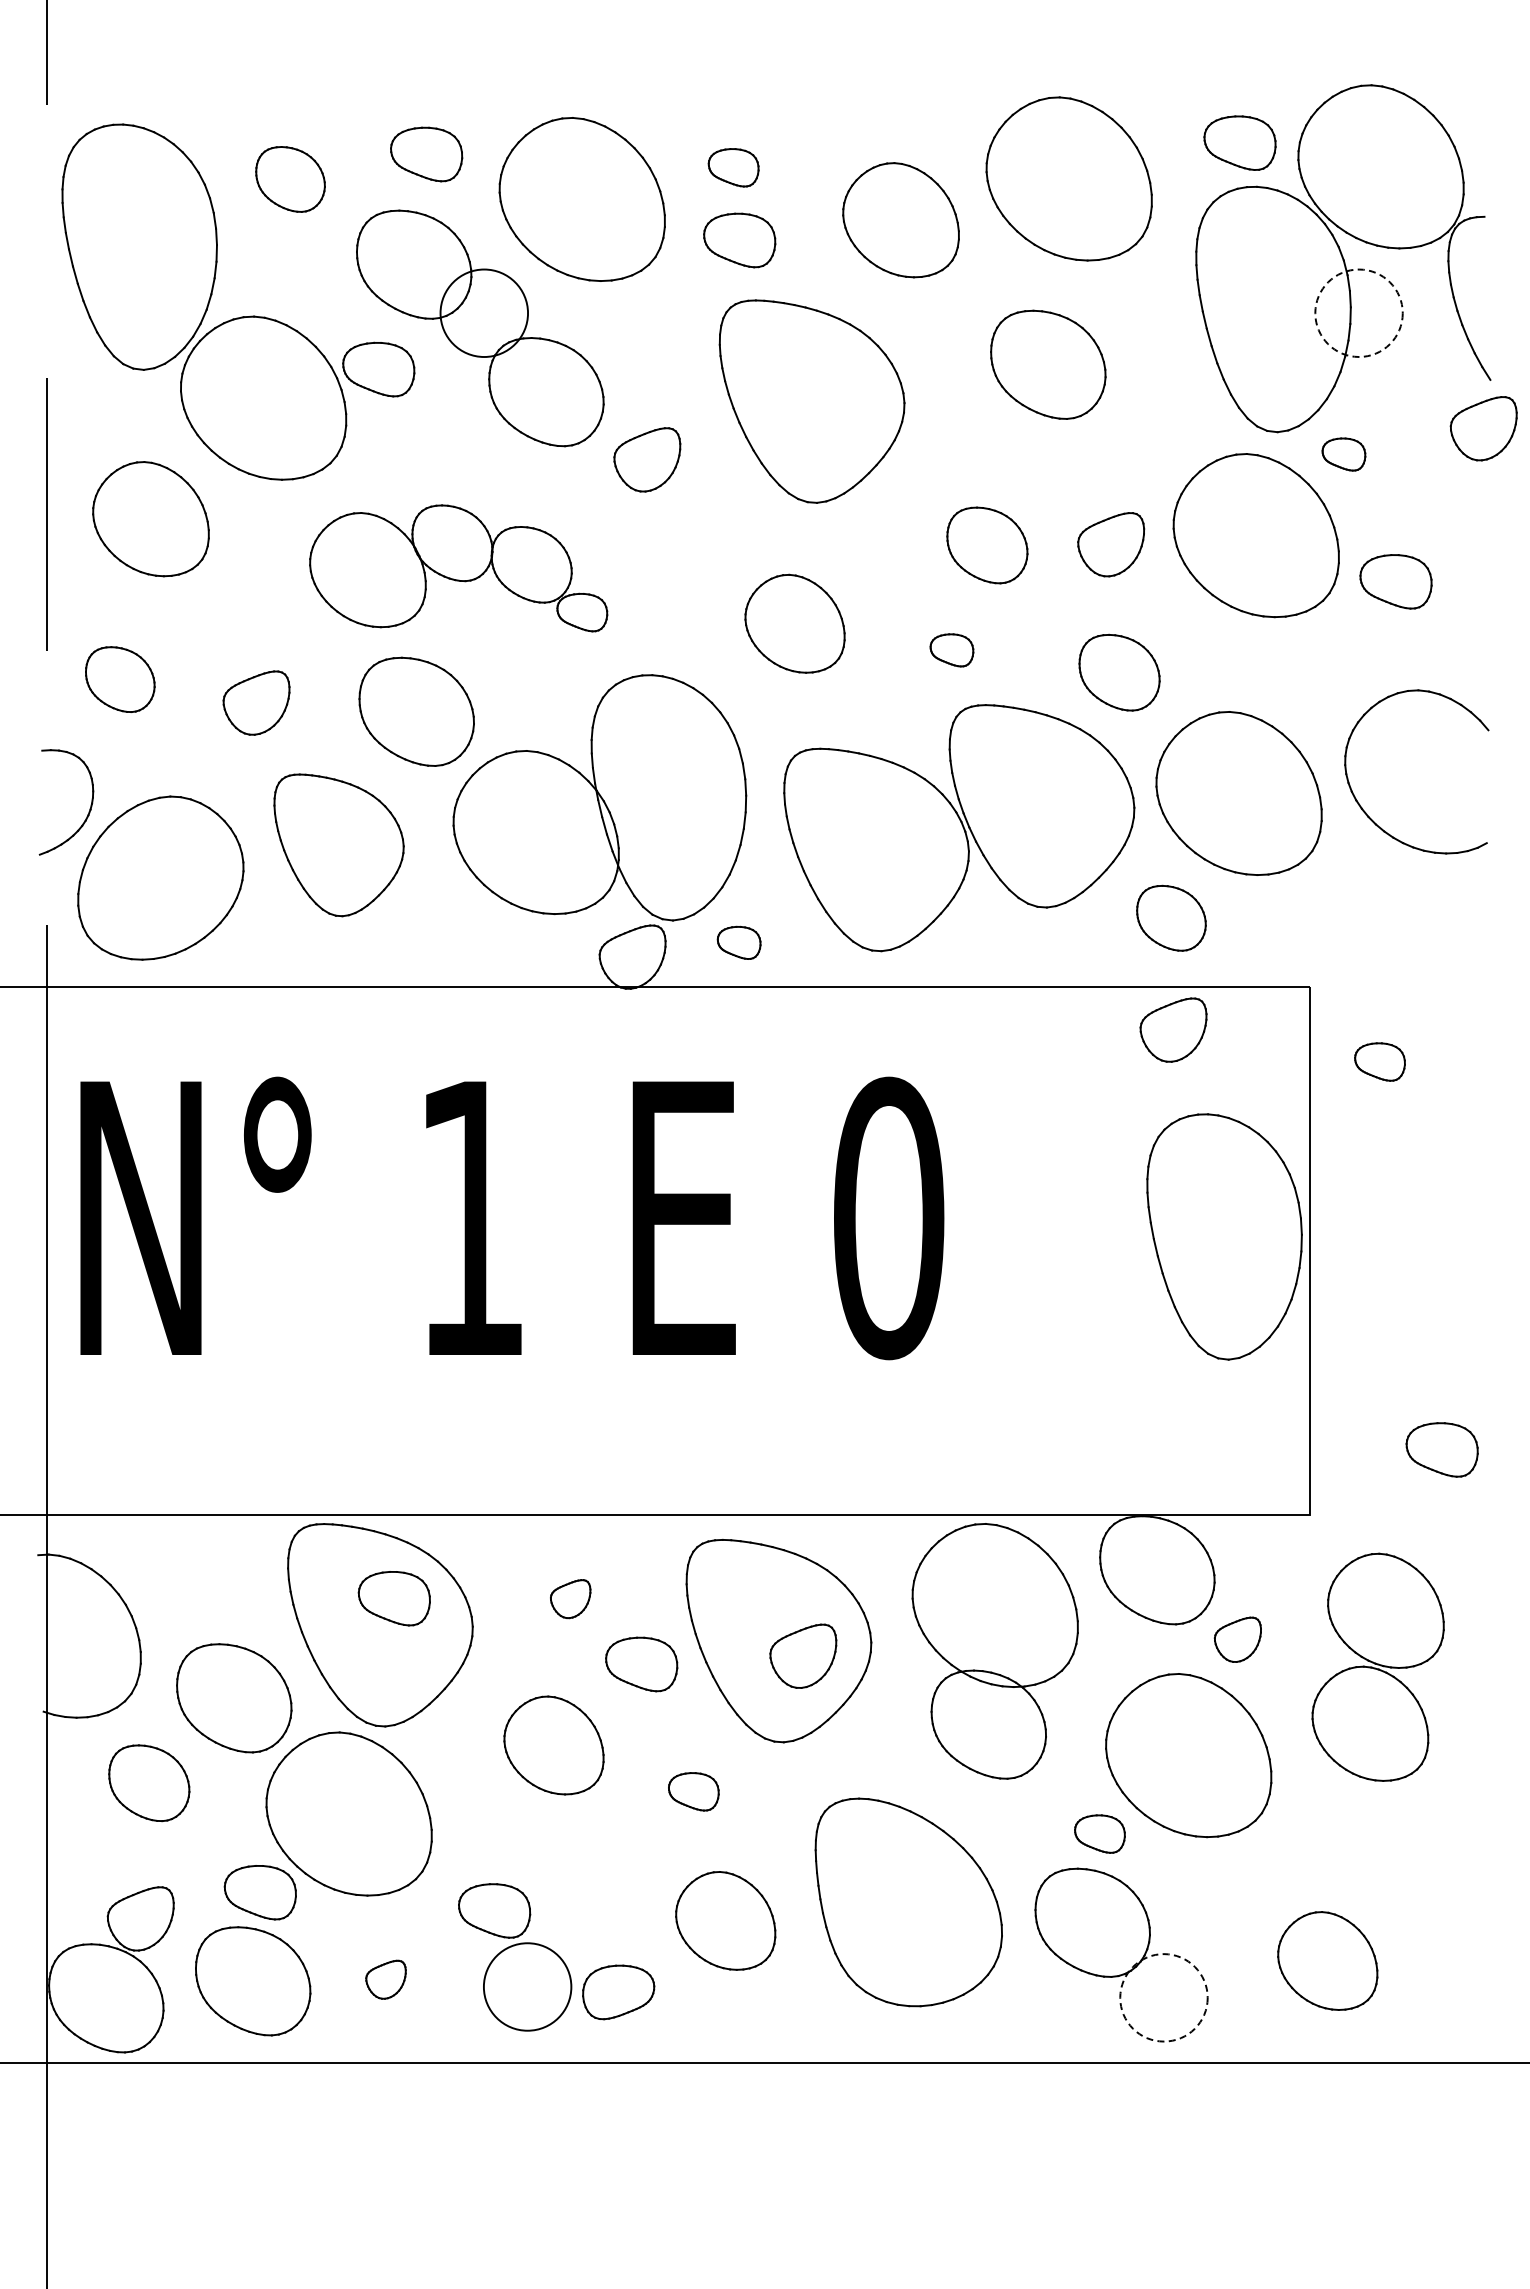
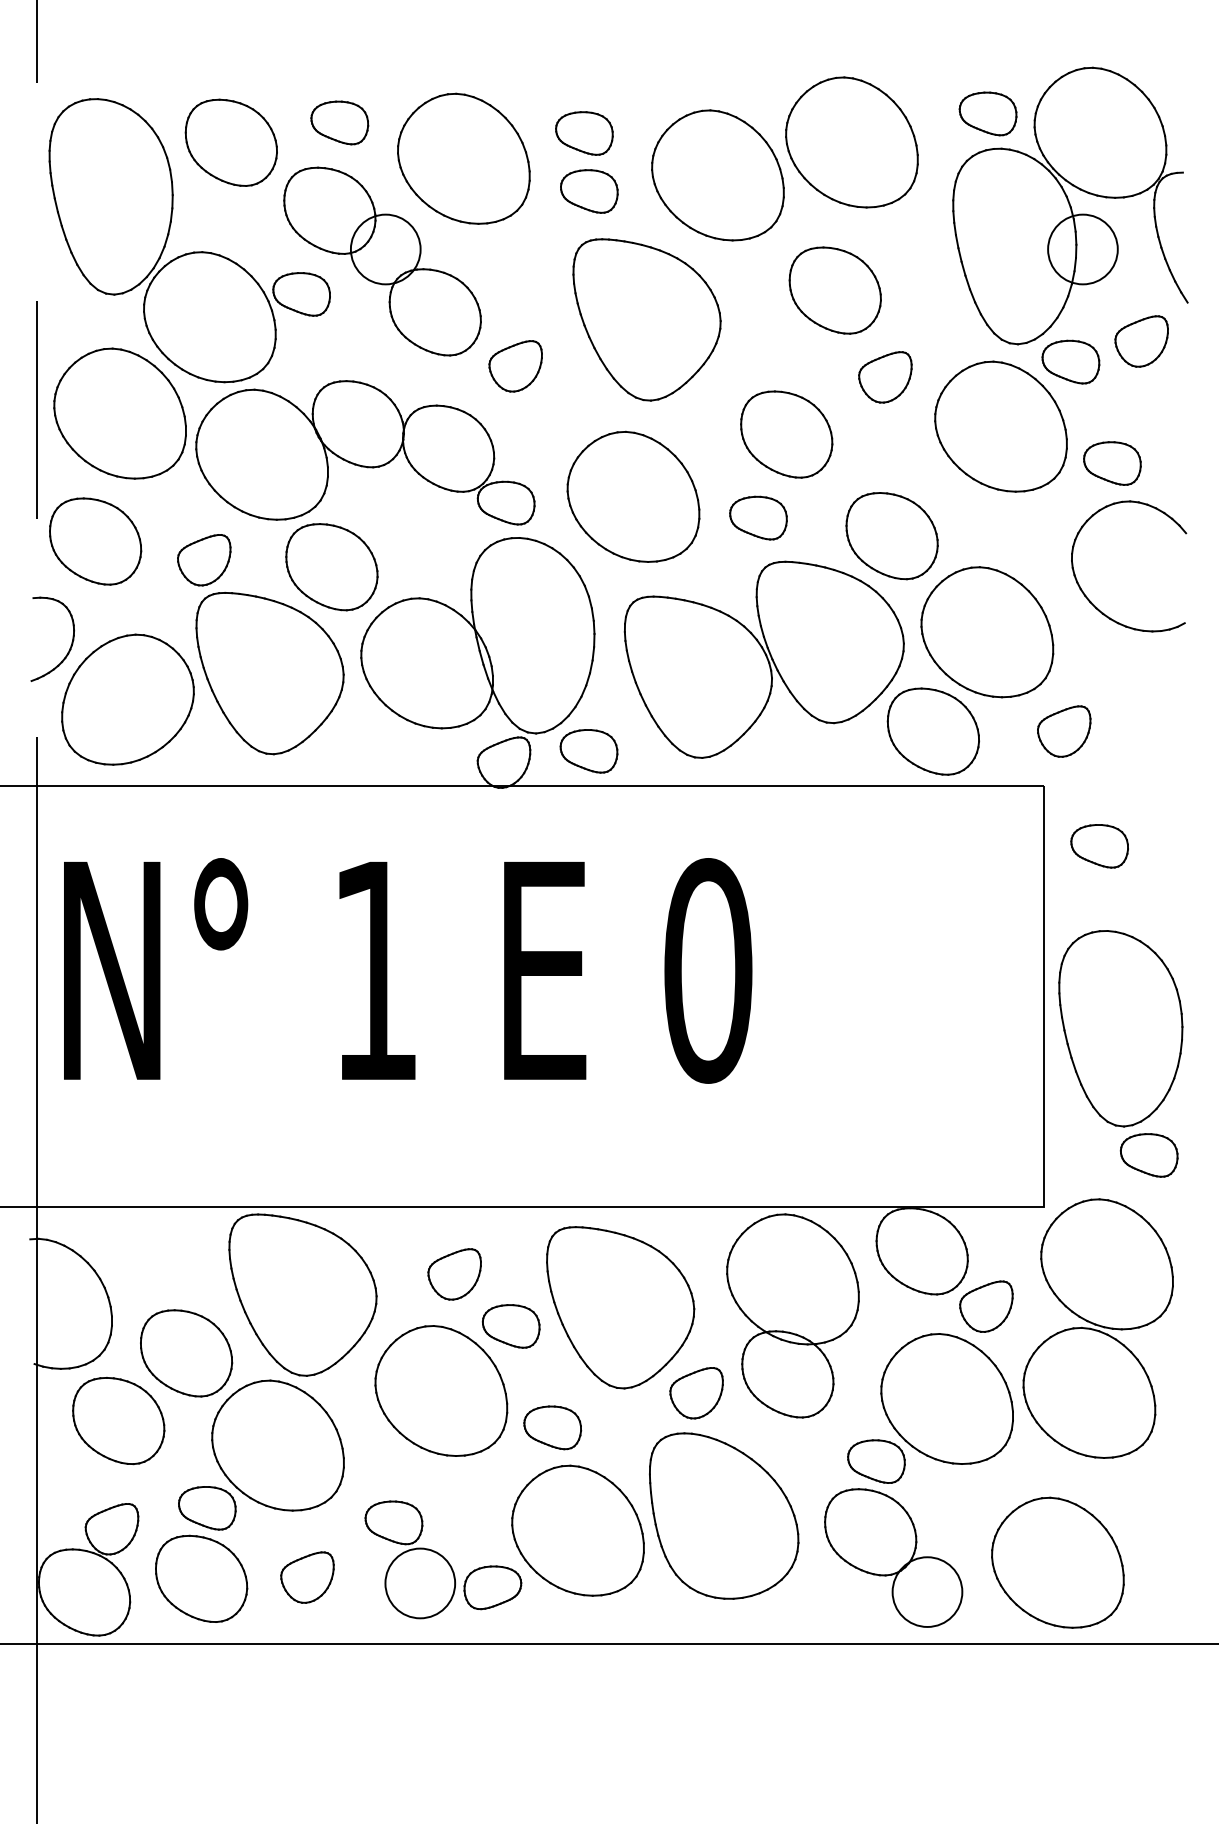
part: (733, 167) -> (584, 133), size x1.43
part: (290, 179) -> (231, 142), size x1.67
part: (900, 219) -> (717, 174), size x1.43
circle: (1358, 313) -> (1082, 249), dashed -> solid
part: (1483, 428) -> (1141, 341), moved
part: (1343, 454) -> (1070, 362), size x1.67
part: (150, 518) -> (119, 413), size x1.43
part: (1111, 544) -> (885, 377), moved
part: (987, 545) -> (786, 434), size x1.43
part: (458, 568) -> (365, 452), size x1.43
part: (794, 623) -> (633, 496), size x1.67
part: (951, 650) -> (758, 518), size x1.67
part: (1119, 672) -> (892, 535), size x1.43
part: (120, 679) -> (95, 541), size x1.67
part: (1366, 812) -> (1088, 598), moved
part: (338, 845) -> (269, 673), size x1.43
part: (1171, 918) -> (933, 731), size x1.67
part: (738, 942) -> (588, 751), size x1.67
part: (1173, 1029) -> (1064, 731), moved
part: (1379, 1061) -> (1099, 845), size x1.43
part: (1224, 1236) -> (1120, 1028), moved
part: (393, 1598) -> (313, 1273), removed
part: (570, 1598) -> (454, 1273), size x1.67
part: (1237, 1639) -> (986, 1306), size x1.43
part: (803, 1655) -> (696, 1392), moved
part: (1377, 1667) -> (1097, 1328), size x1.43
part: (553, 1745) -> (440, 1390), size x1.67
part: (149, 1783) -> (118, 1421), size x1.43
part: (693, 1791) -> (552, 1427), size x1.43
part: (1099, 1833) -> (876, 1461), size x1.43
part: (725, 1920) -> (578, 1530), size x1.67
part: (1327, 1960) -> (1057, 1562), size x1.67
part: (385, 1979) -> (307, 1577), size x1.67
circle: (1163, 1997) -> (927, 1591), dashed -> solid

